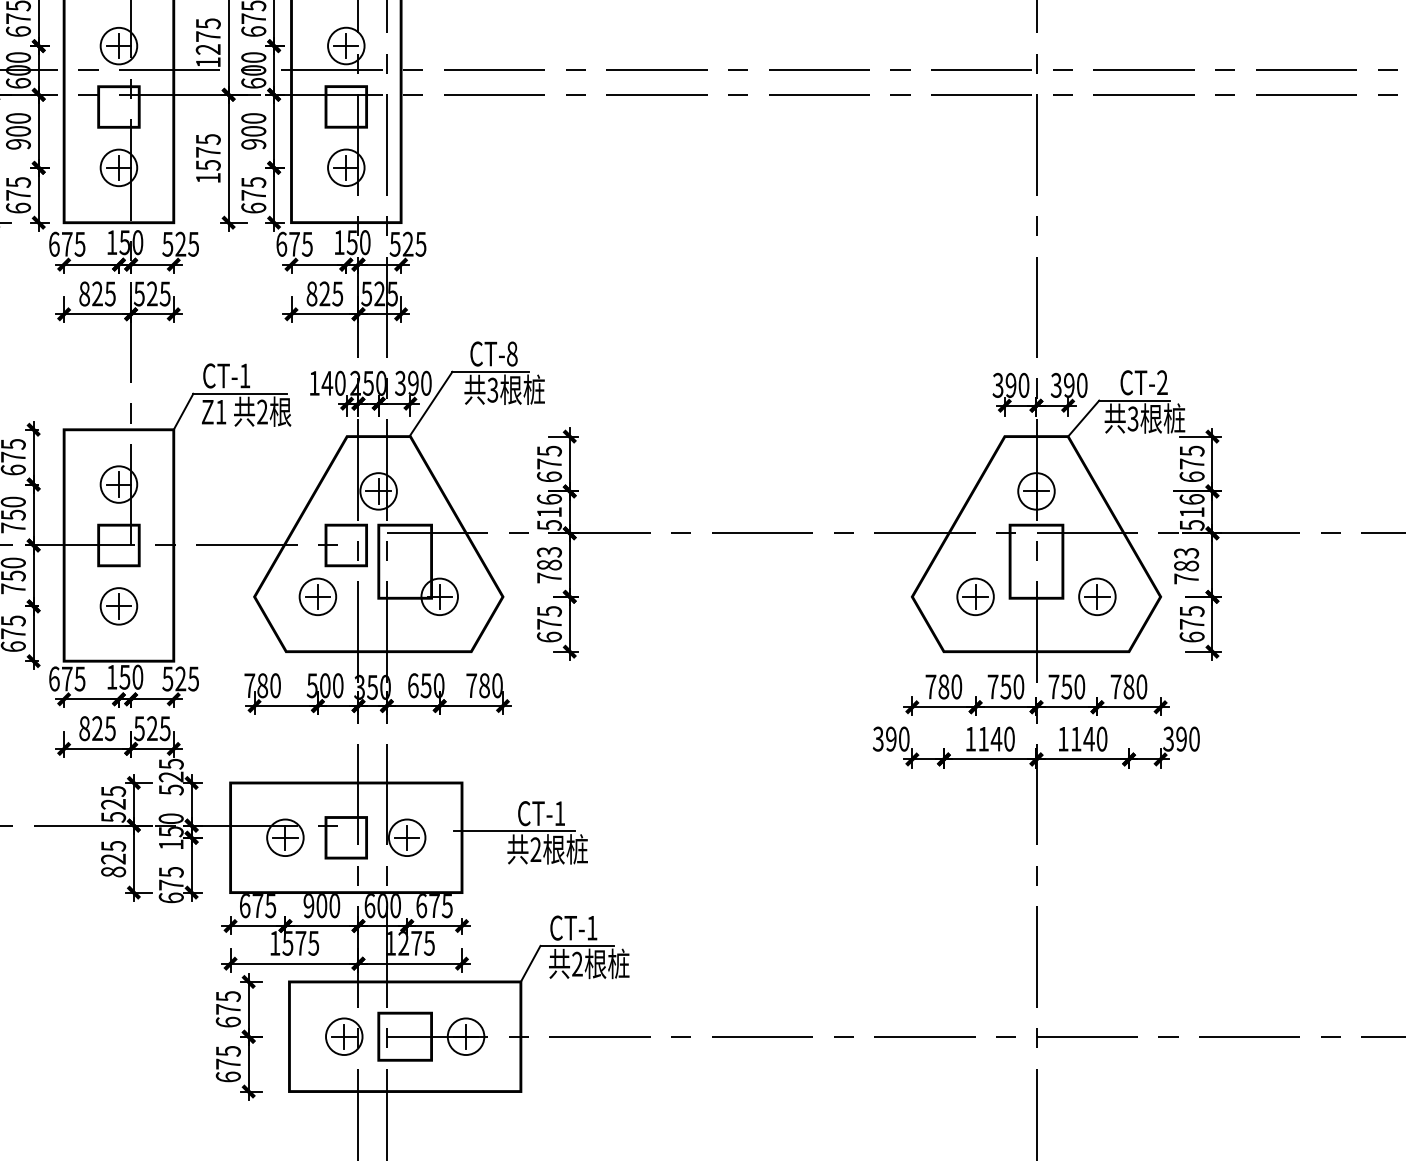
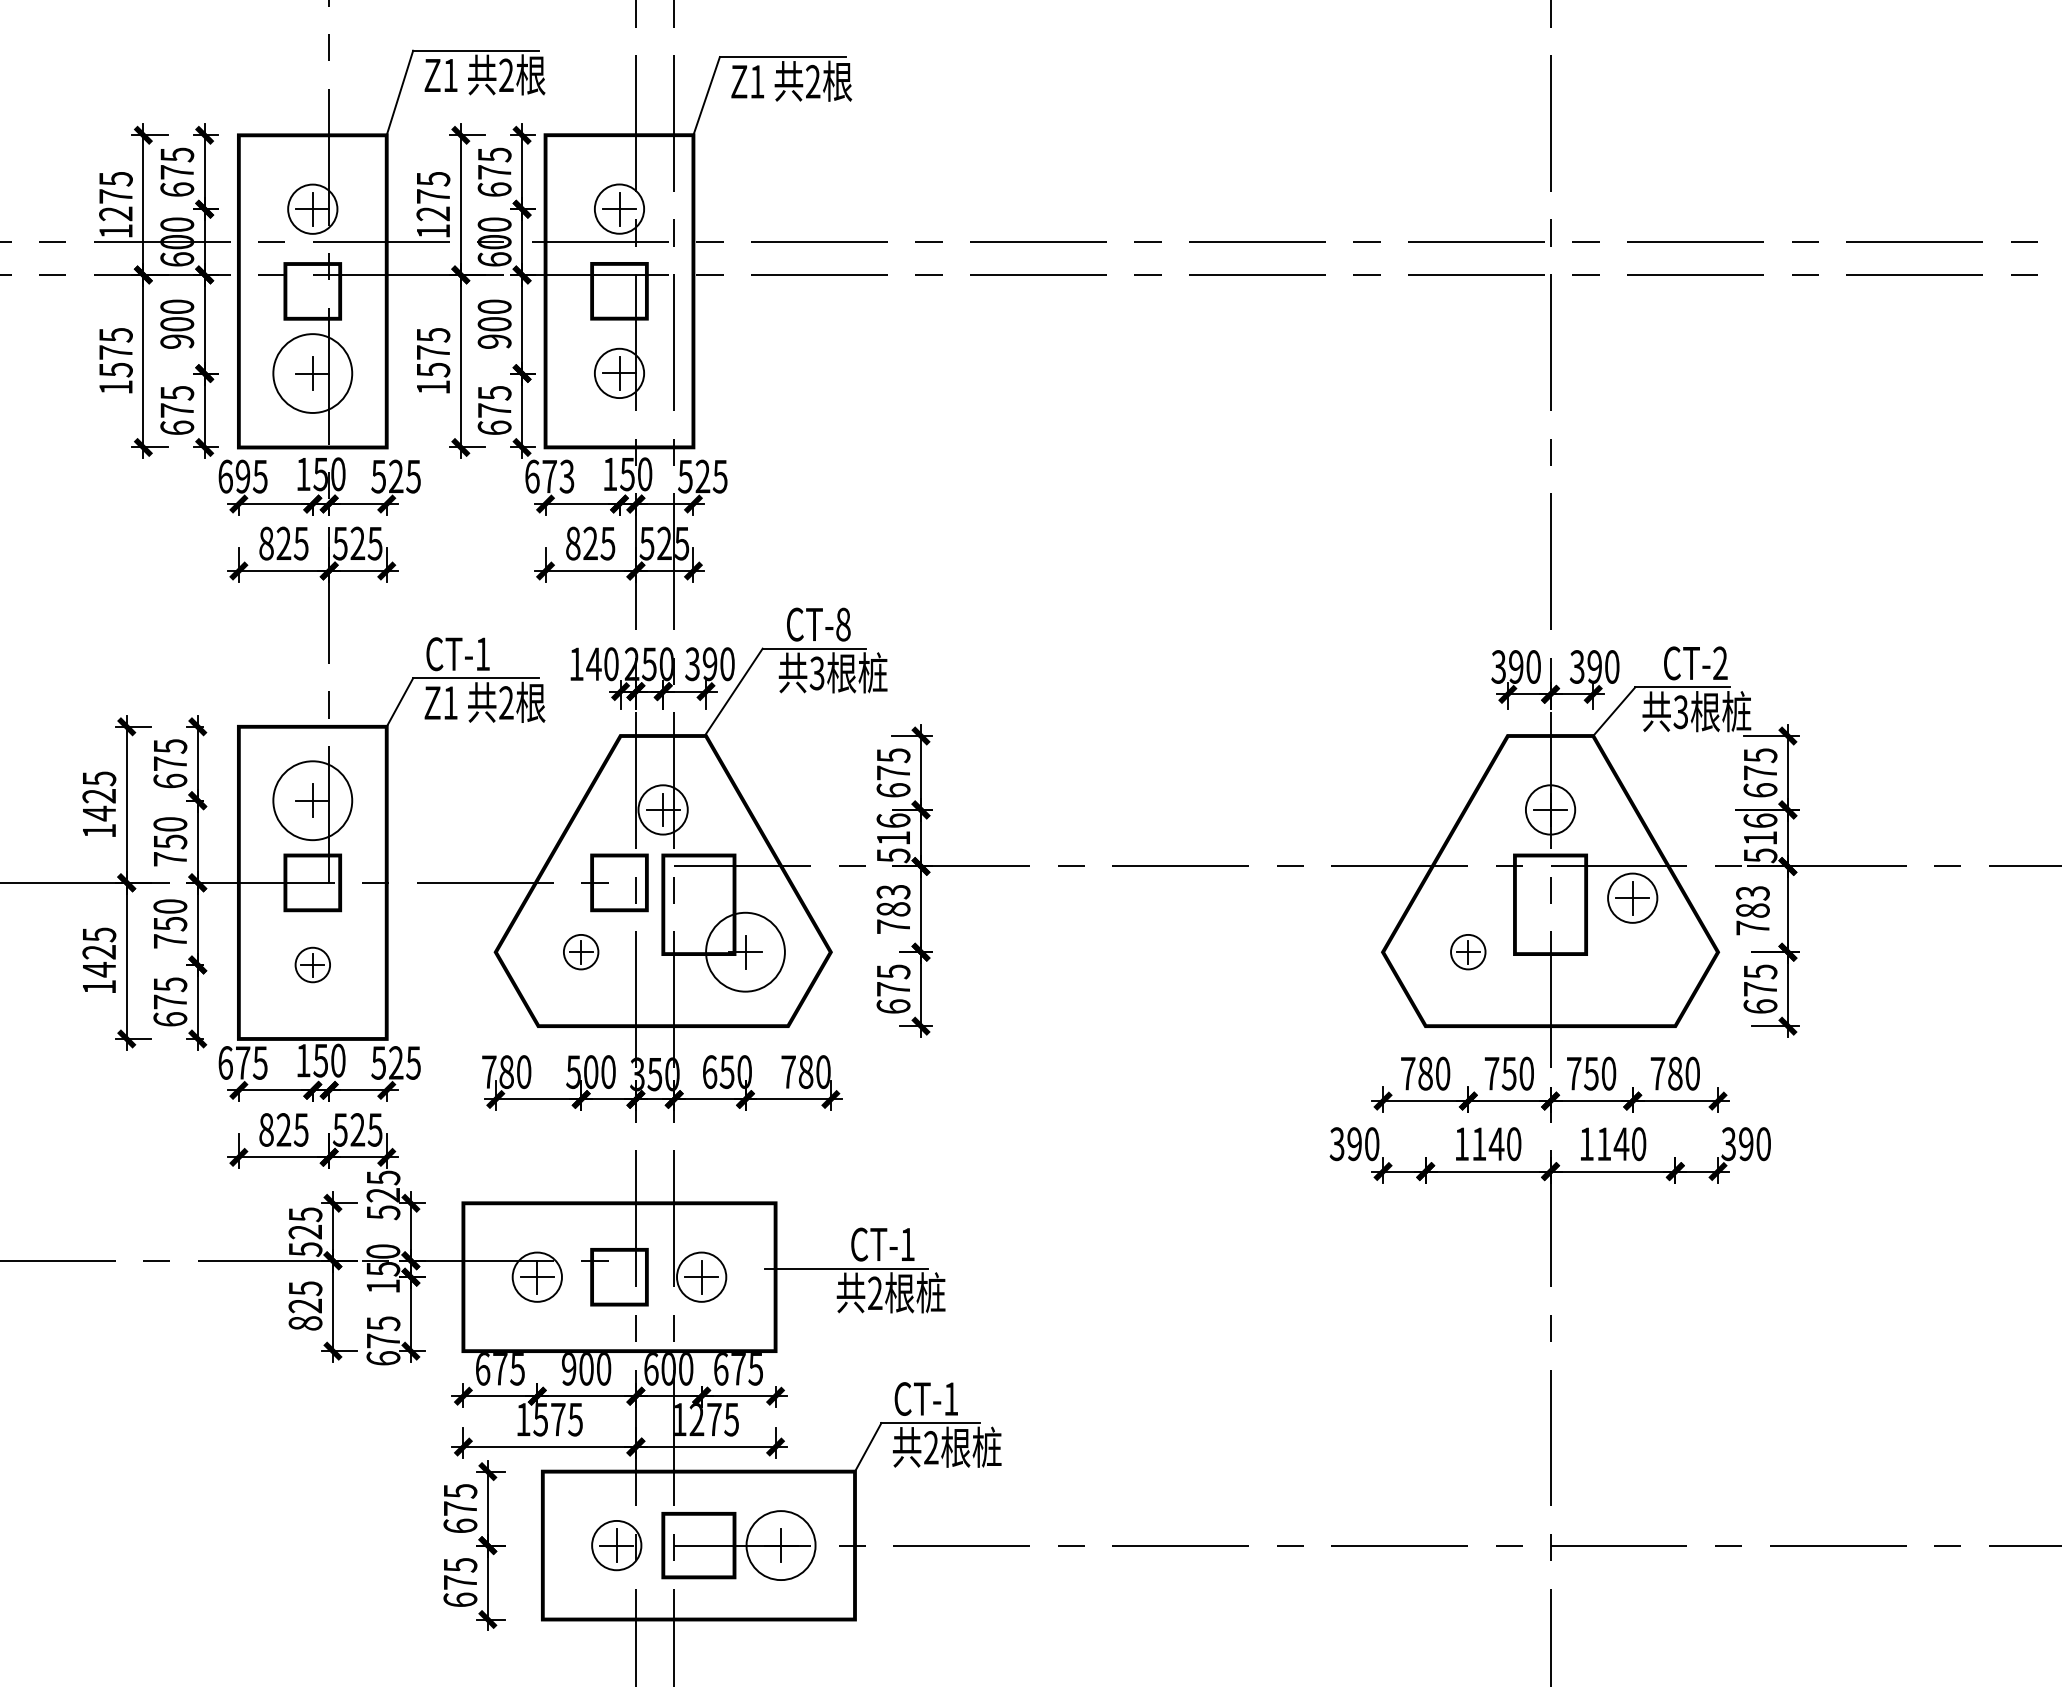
circle: (118, 167) -> (312, 373), size x1.6
text: (307, 243) -> (566, 475), 675 -> 673
text: (66, 244) -> (242, 476), 675 -> 695
circle: (118, 484) -> (312, 800), size x1.6
part: (317, 596) -> (580, 951), size x0.7
circle: (439, 596) -> (745, 951), size x1.6
part: (974, 596) -> (1467, 951), size x0.7
part: (1097, 596) -> (1632, 897), moved
part: (118, 605) -> (312, 964), size x0.7
circle: (465, 1036) -> (780, 1545), size x1.4

